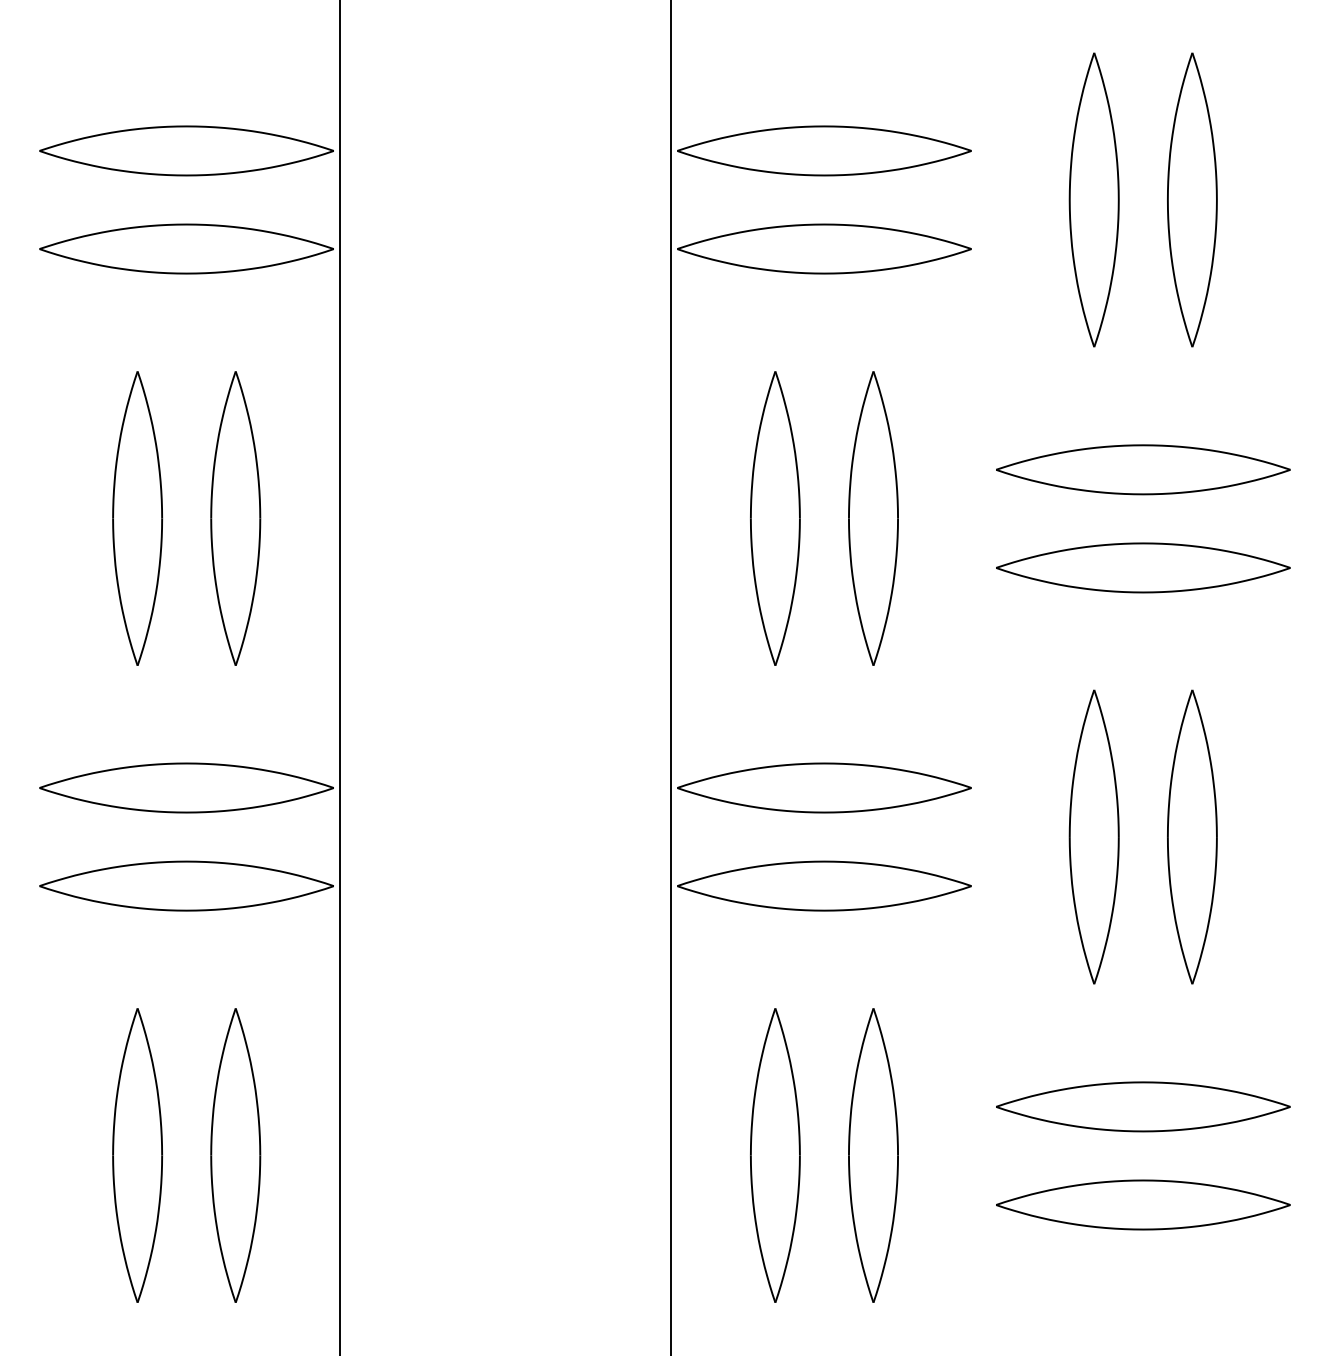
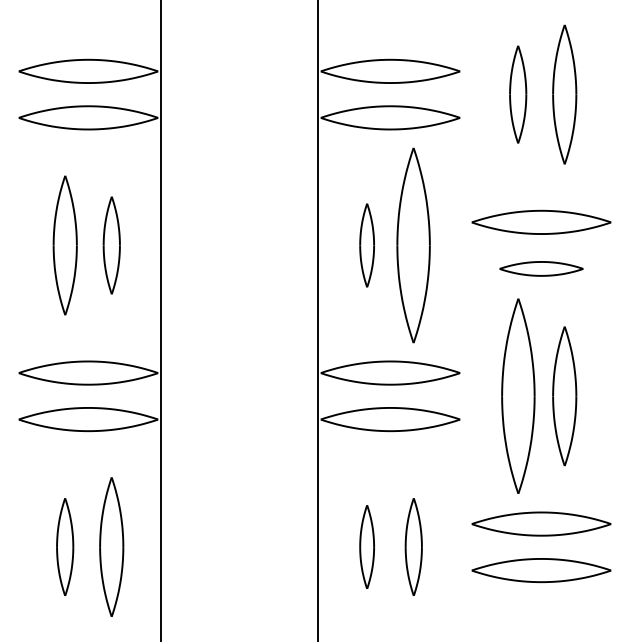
part: (1092, 199) -> (517, 94), size x0.7
part: (235, 518) -> (111, 245), size x0.7
part: (773, 518) -> (366, 245), size x0.6
part: (873, 518) -> (413, 245), size x1.4
part: (1143, 567) -> (541, 268), size x0.6
part: (1092, 837) -> (517, 396), size x1.4
part: (135, 1154) -> (64, 546), size x0.7
part: (773, 1154) -> (366, 546), size x0.6
part: (873, 1154) -> (413, 546), size x0.7

